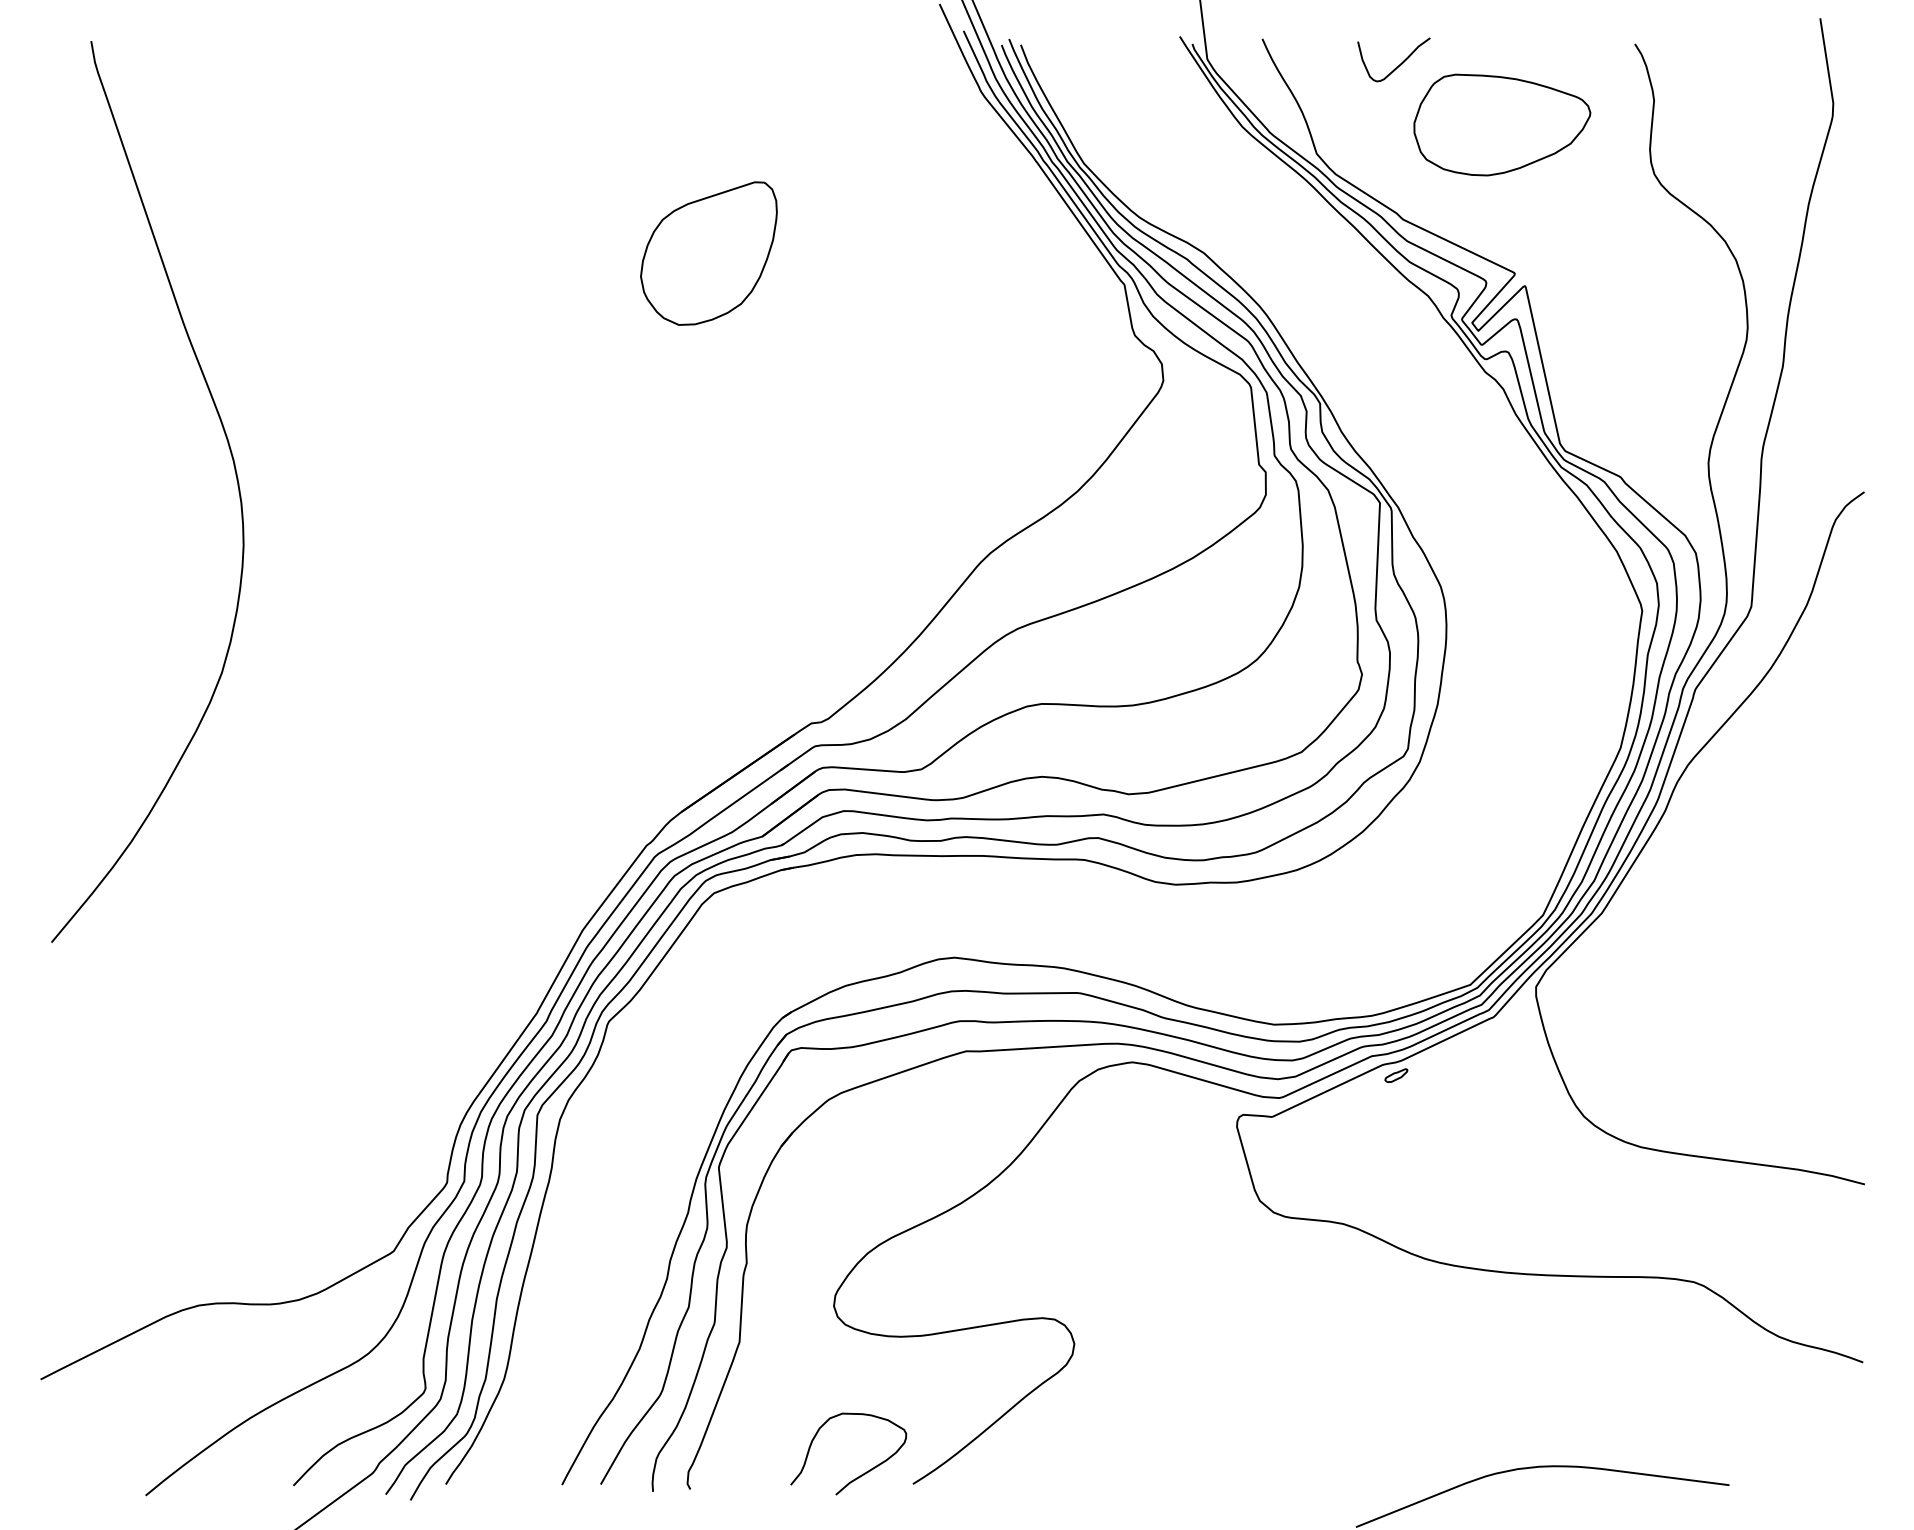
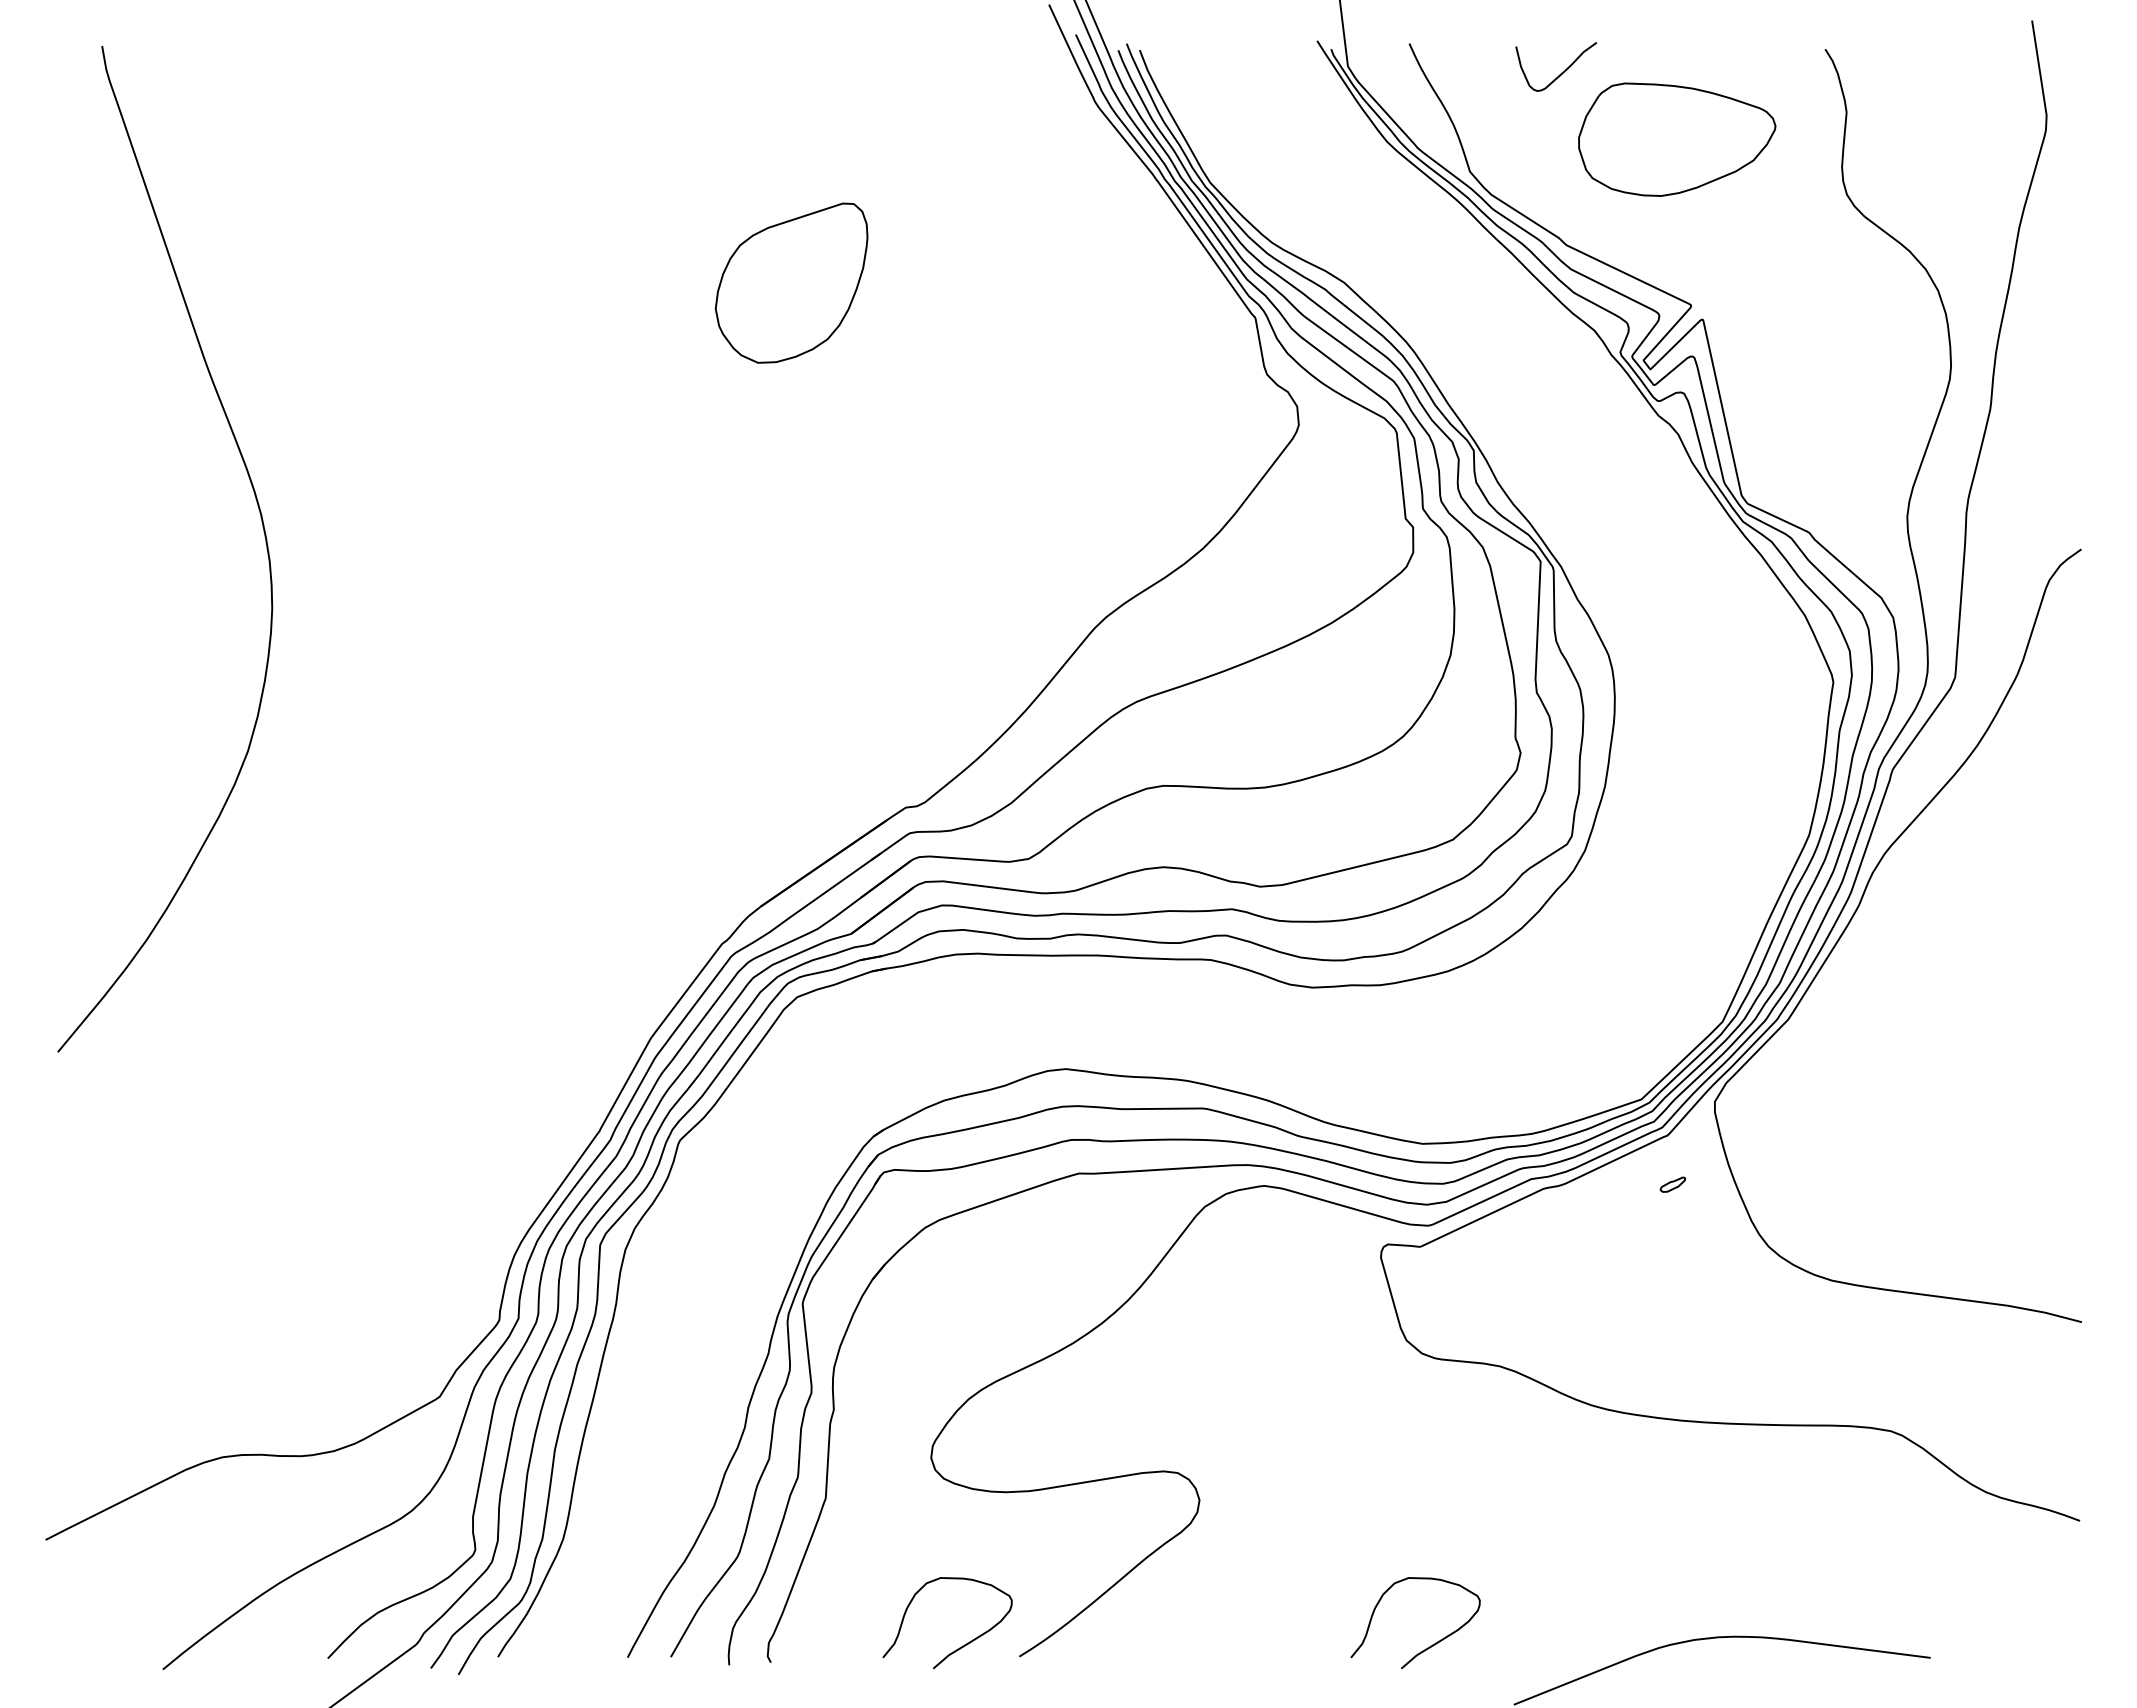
part: (1395, 1075) -> (1672, 1184), moved
curve: (1281, 1474) -> (1430, 1645), added

